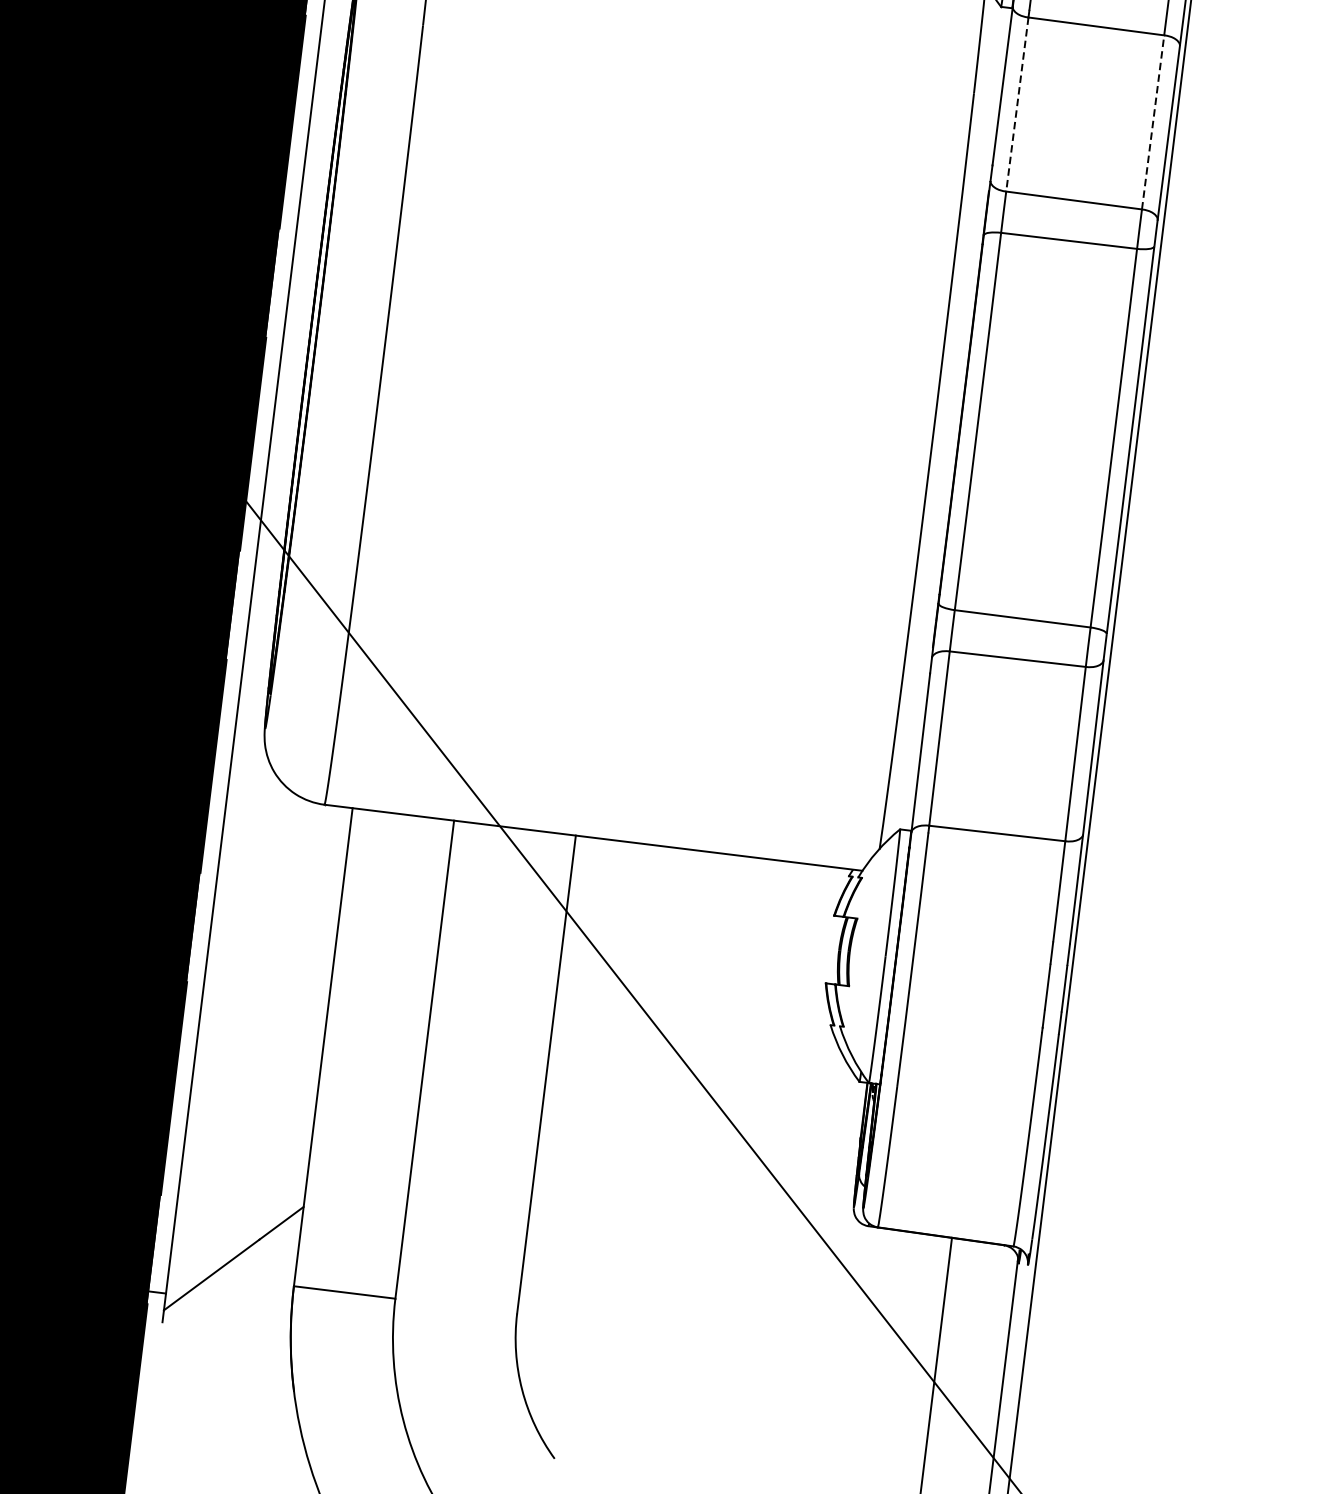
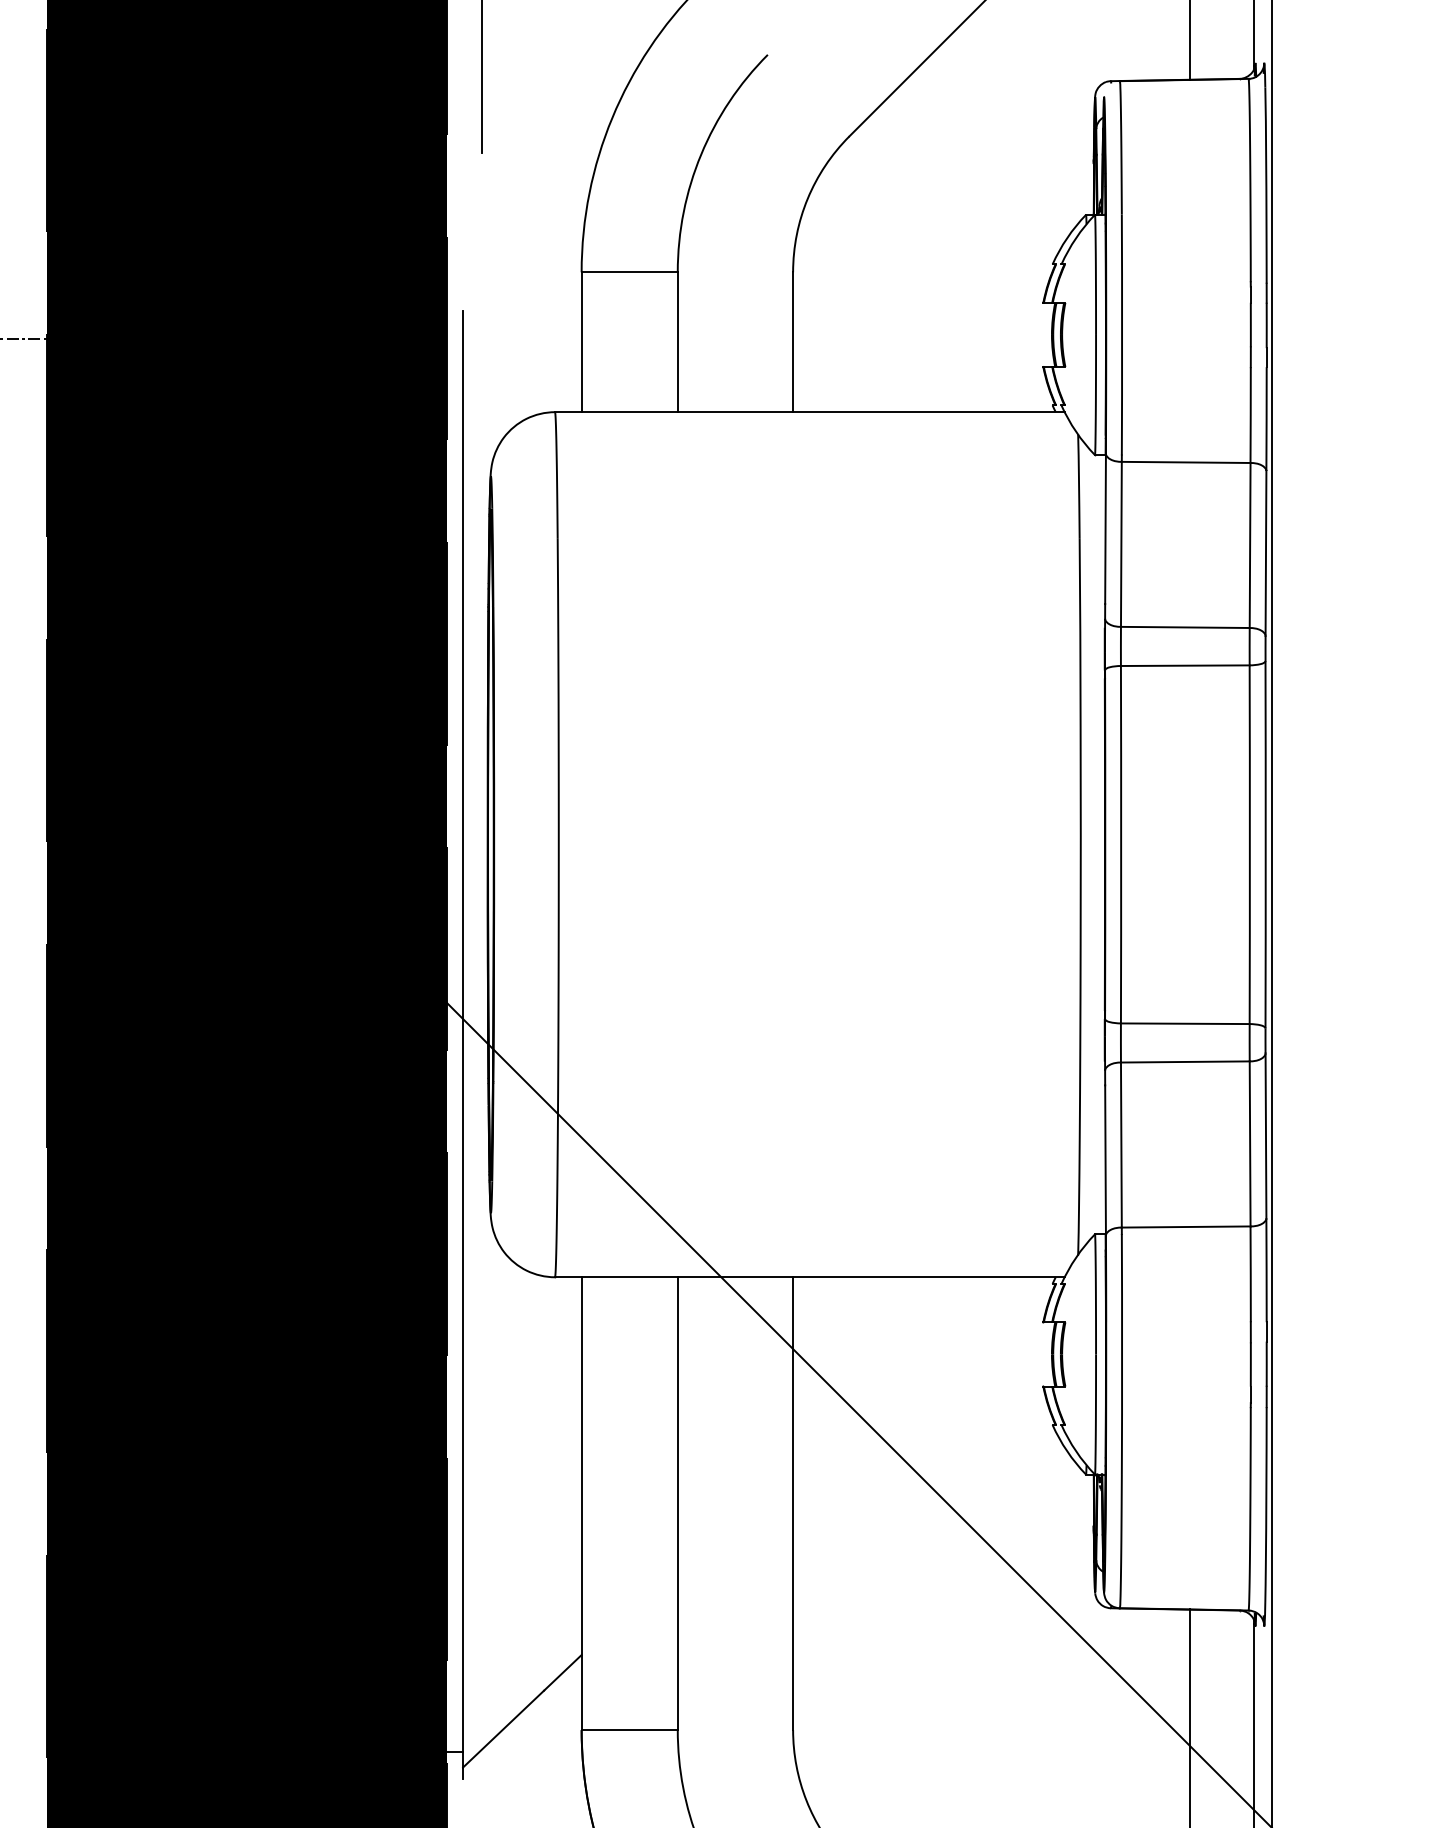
line: (1017, 104) -> (1121, 544), dashed -> solid
line: (1153, 122) -> (1250, 545), dashed -> solid

